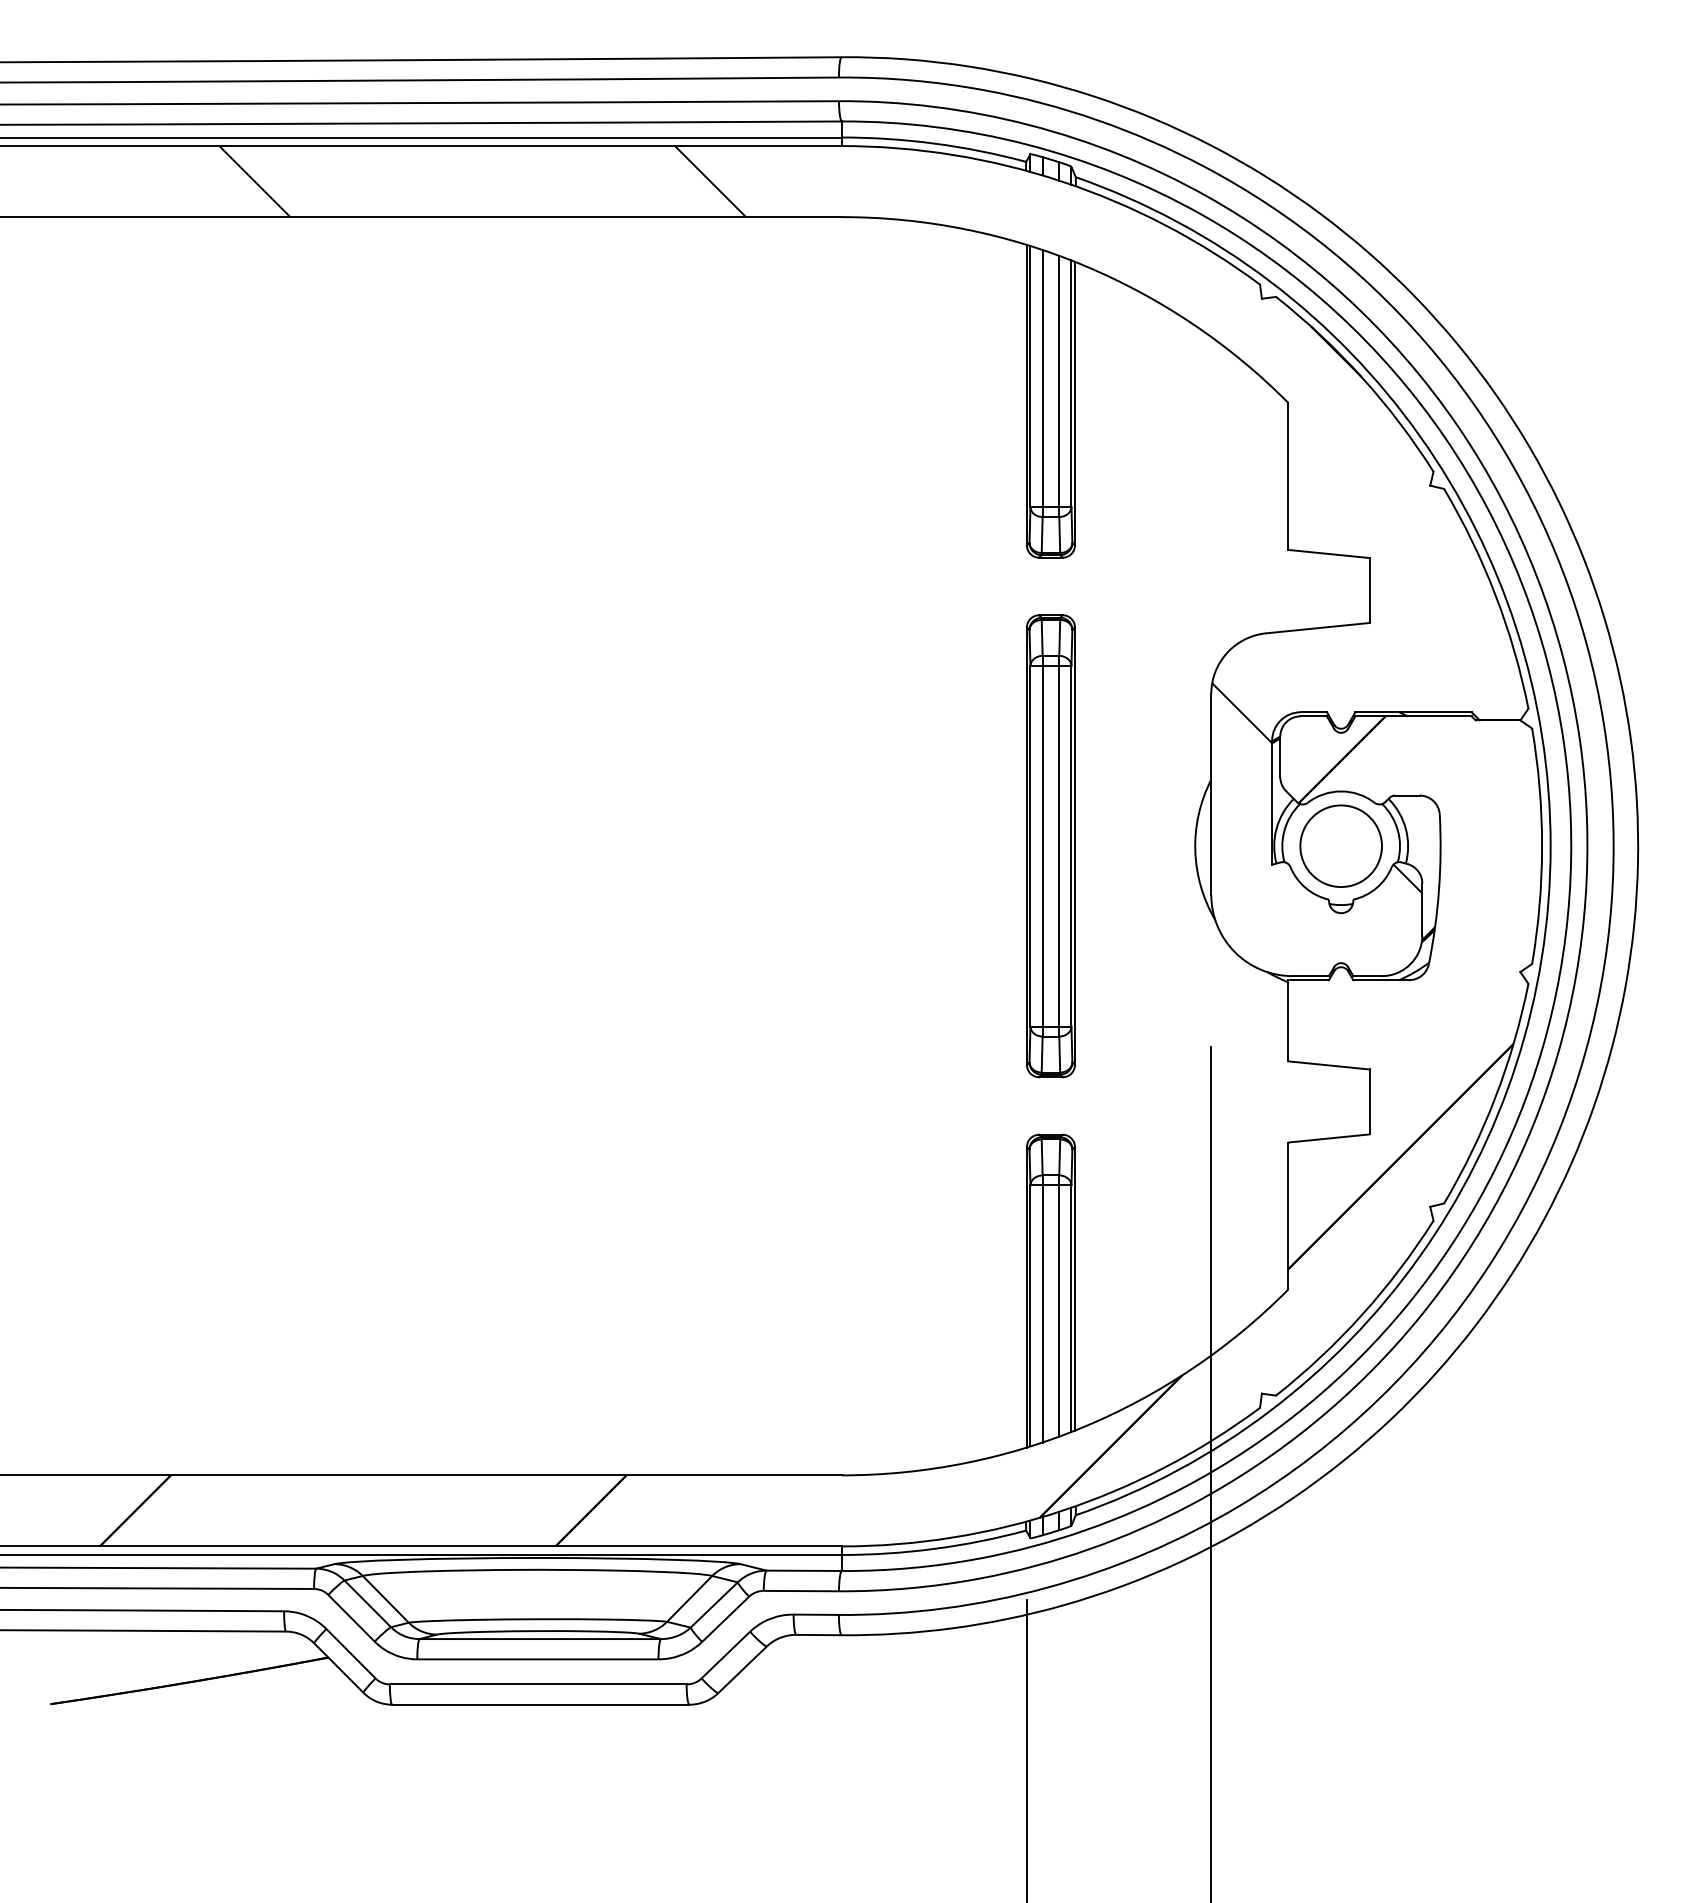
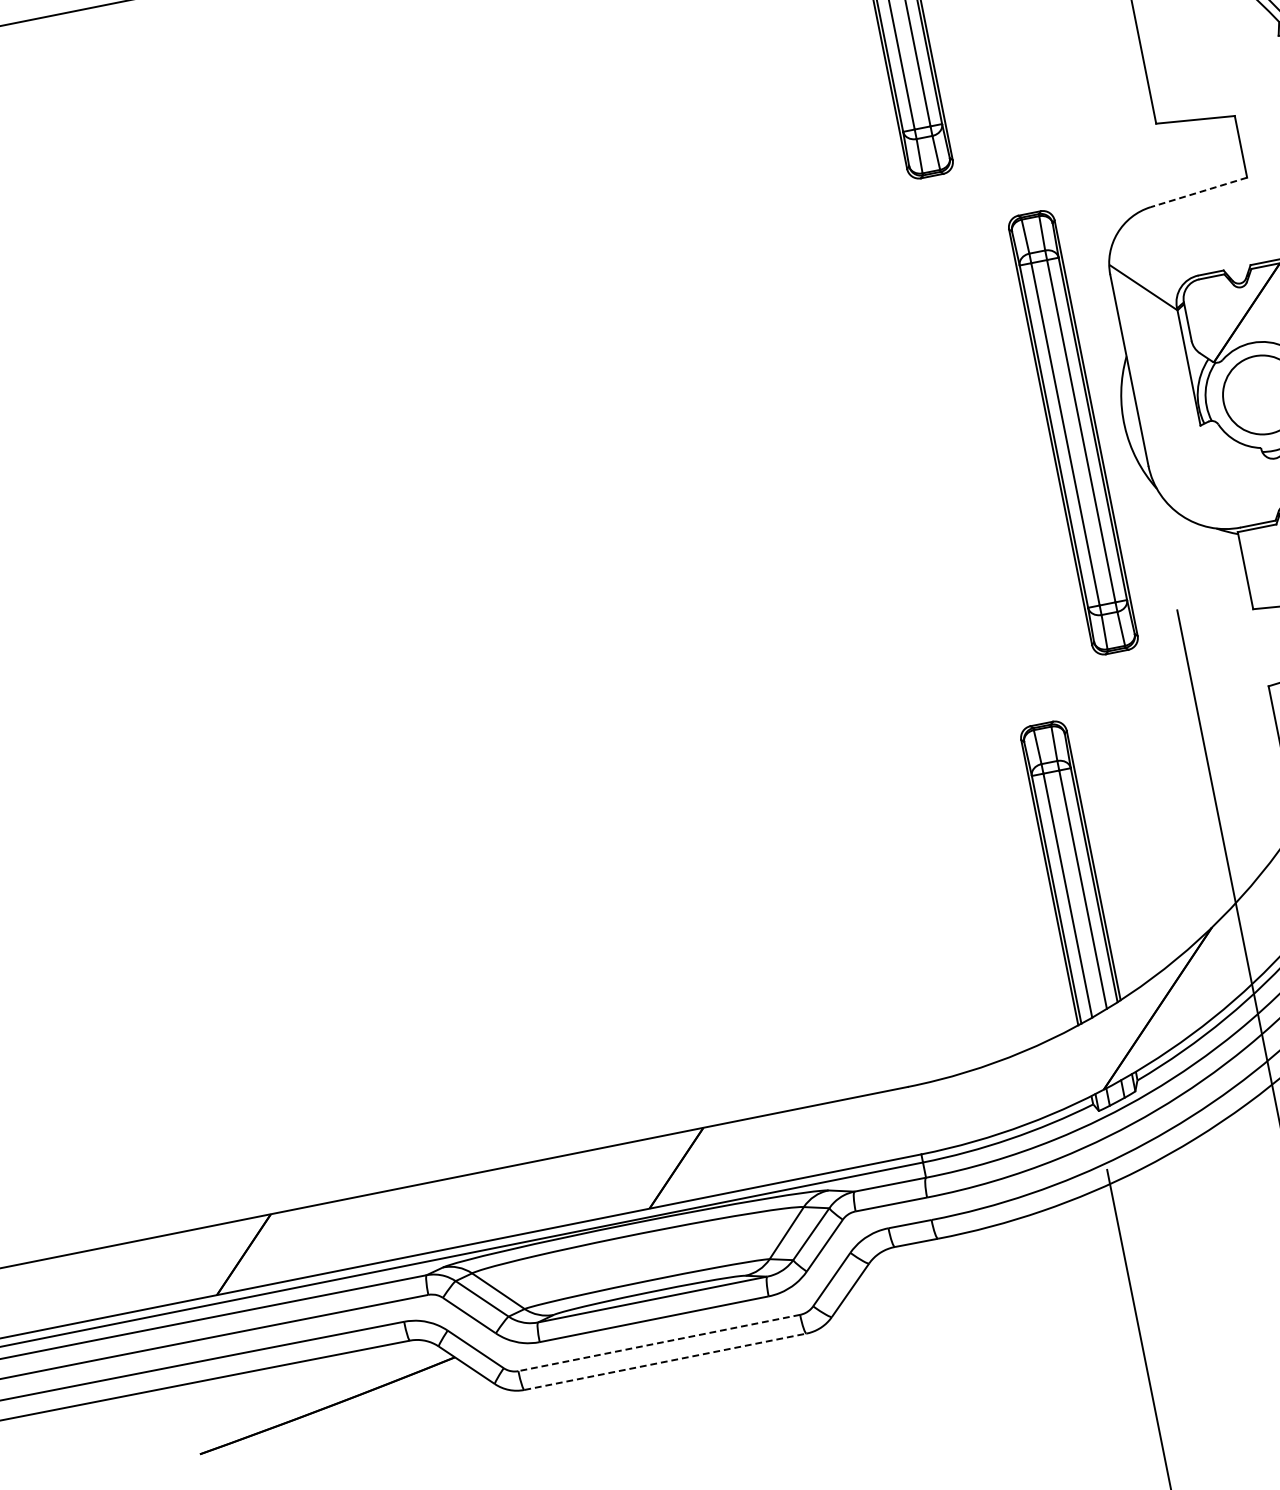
line: (1317, 628) -> (1198, 192), solid -> dashed
part: (1050, 846) -> (1073, 433), moved
line: (537, 1684) -> (658, 1343), solid -> dashed
line: (540, 1704) -> (665, 1361), solid -> dashed

